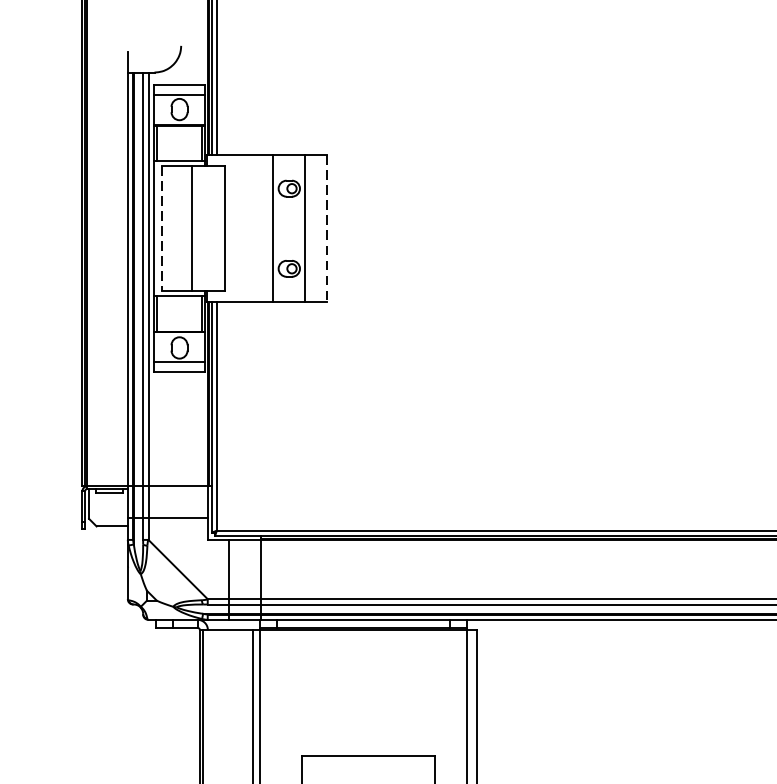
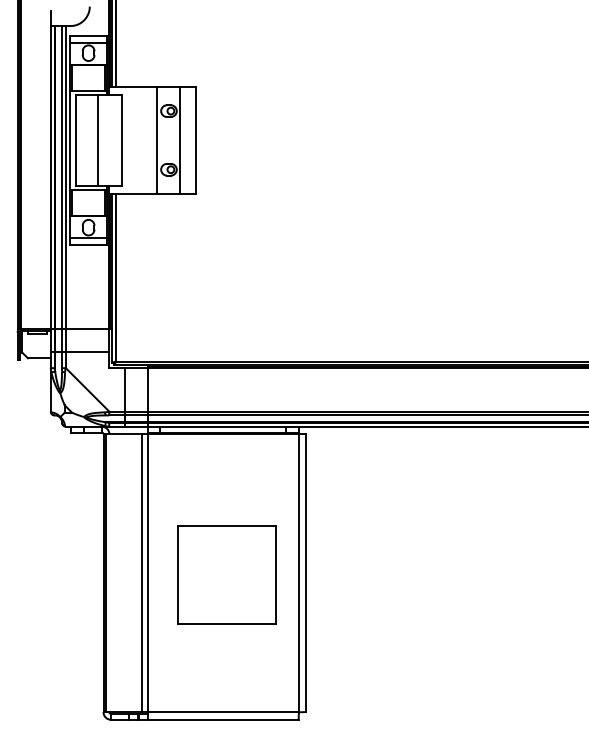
line: (161, 228) -> (75, 140), dashed -> solid
line: (326, 228) -> (196, 140), dashed -> solid

